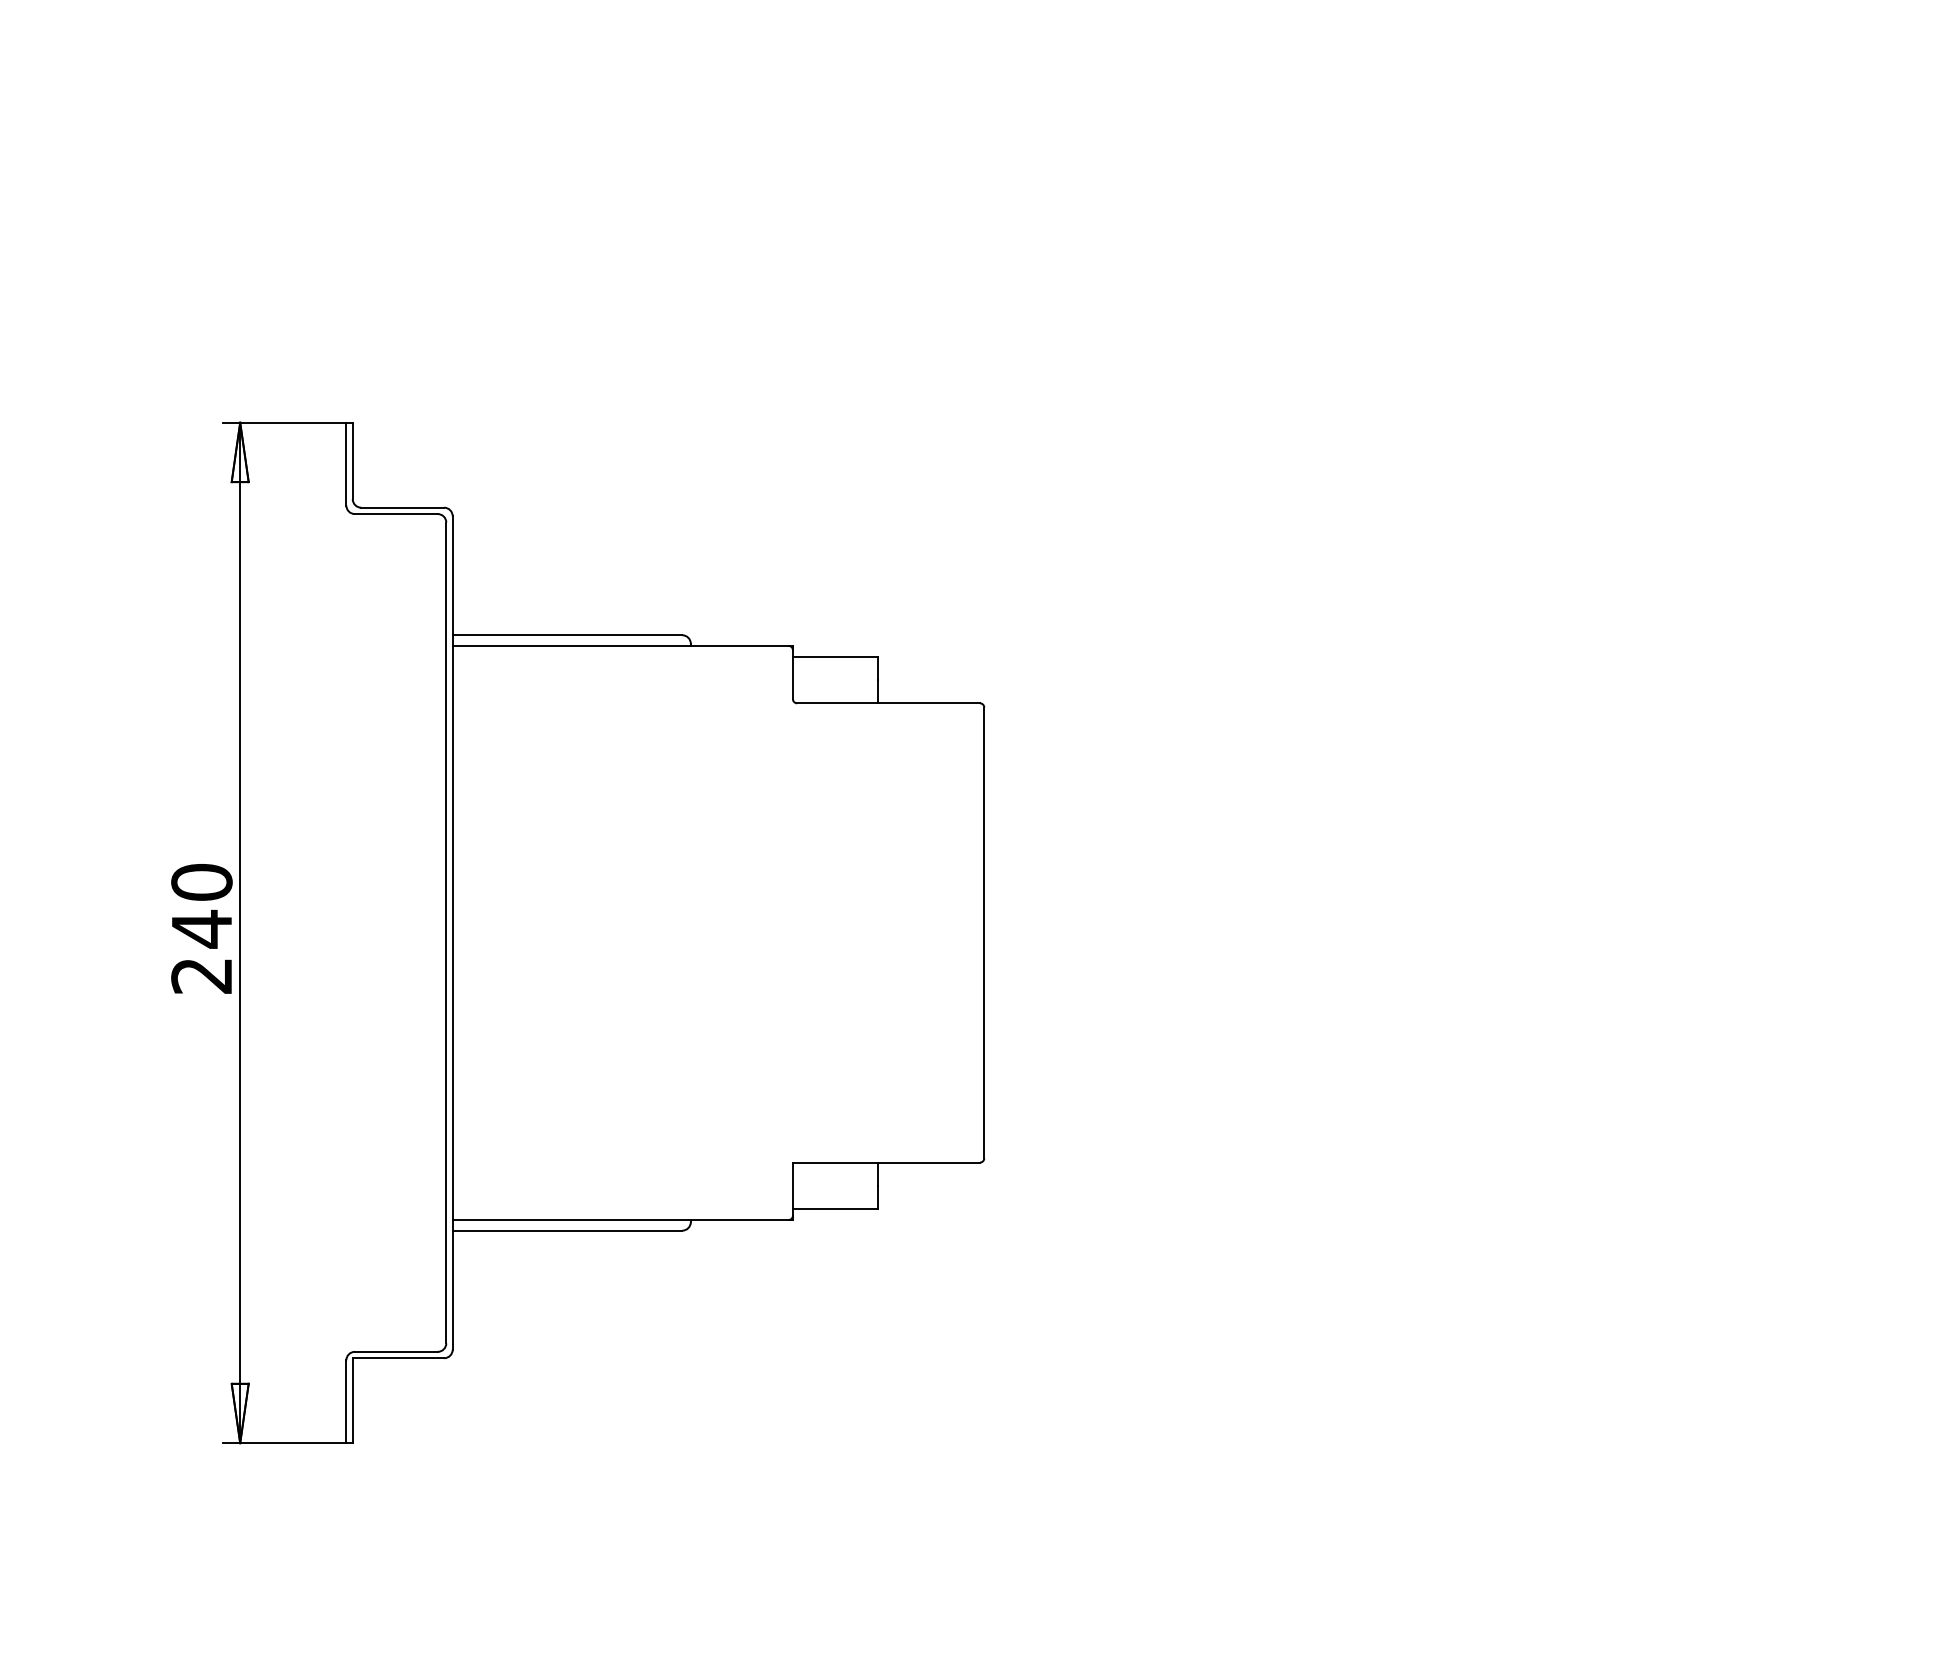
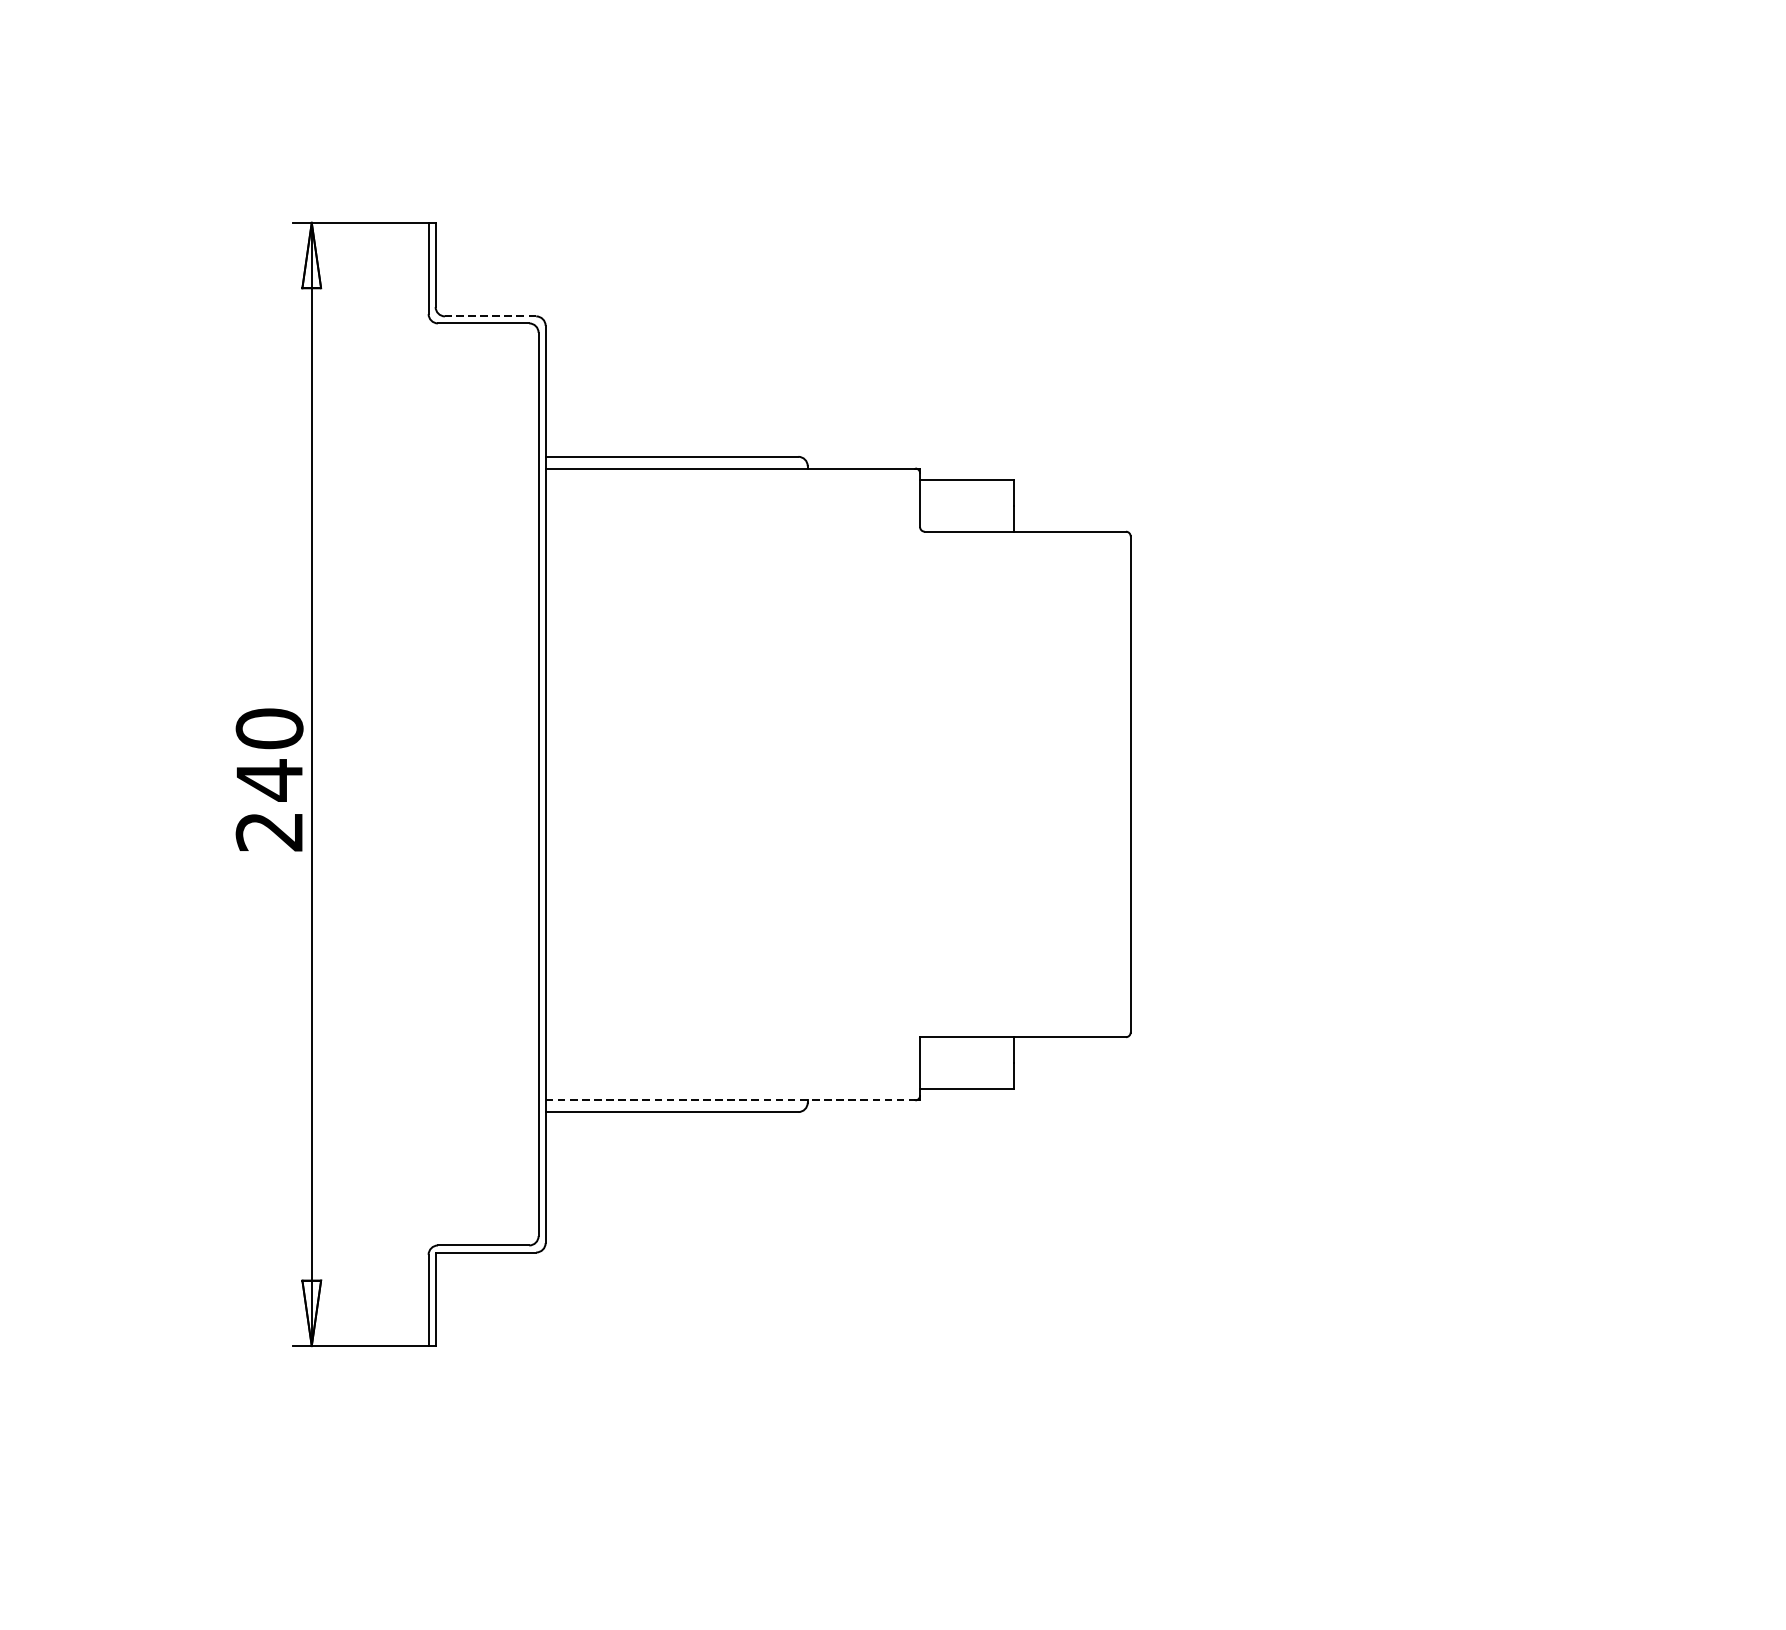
line: (402, 507) -> (490, 316), solid -> dashed
line: (620, 1220) -> (730, 1100), solid -> dashed

